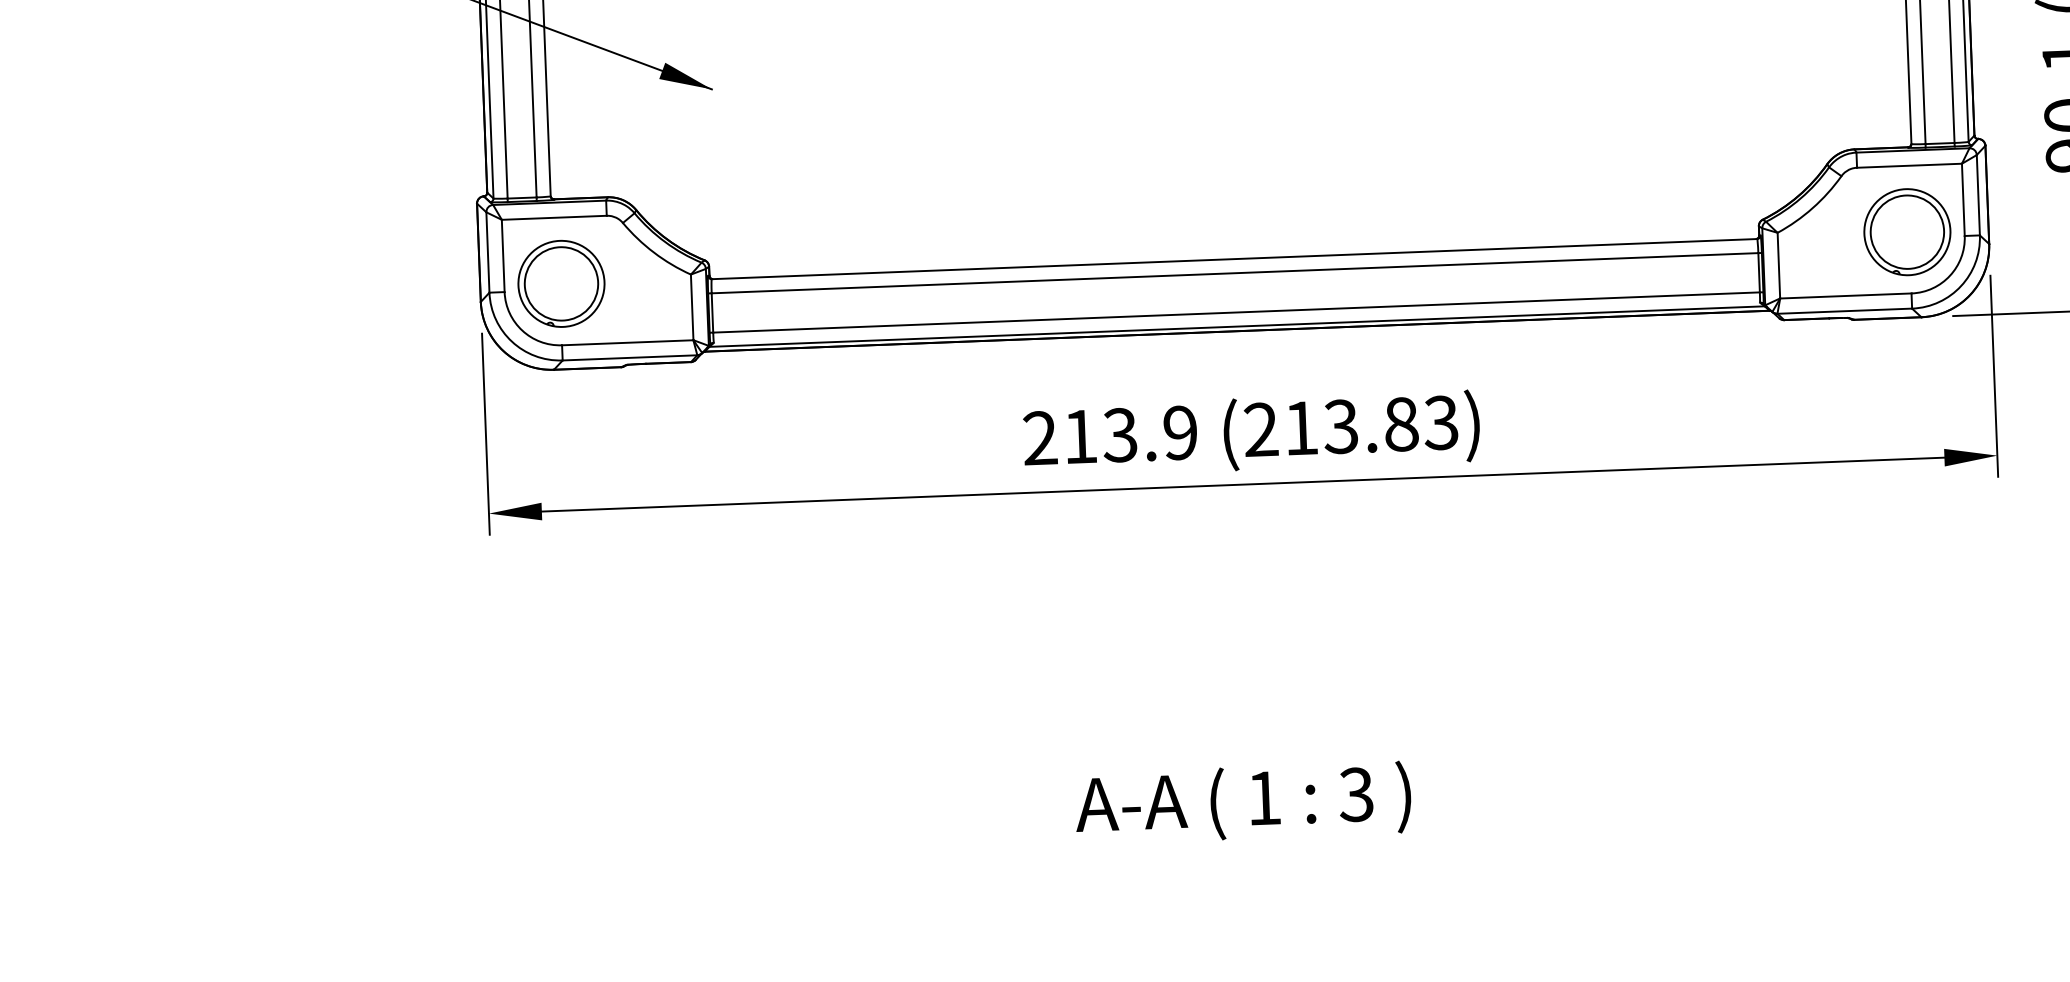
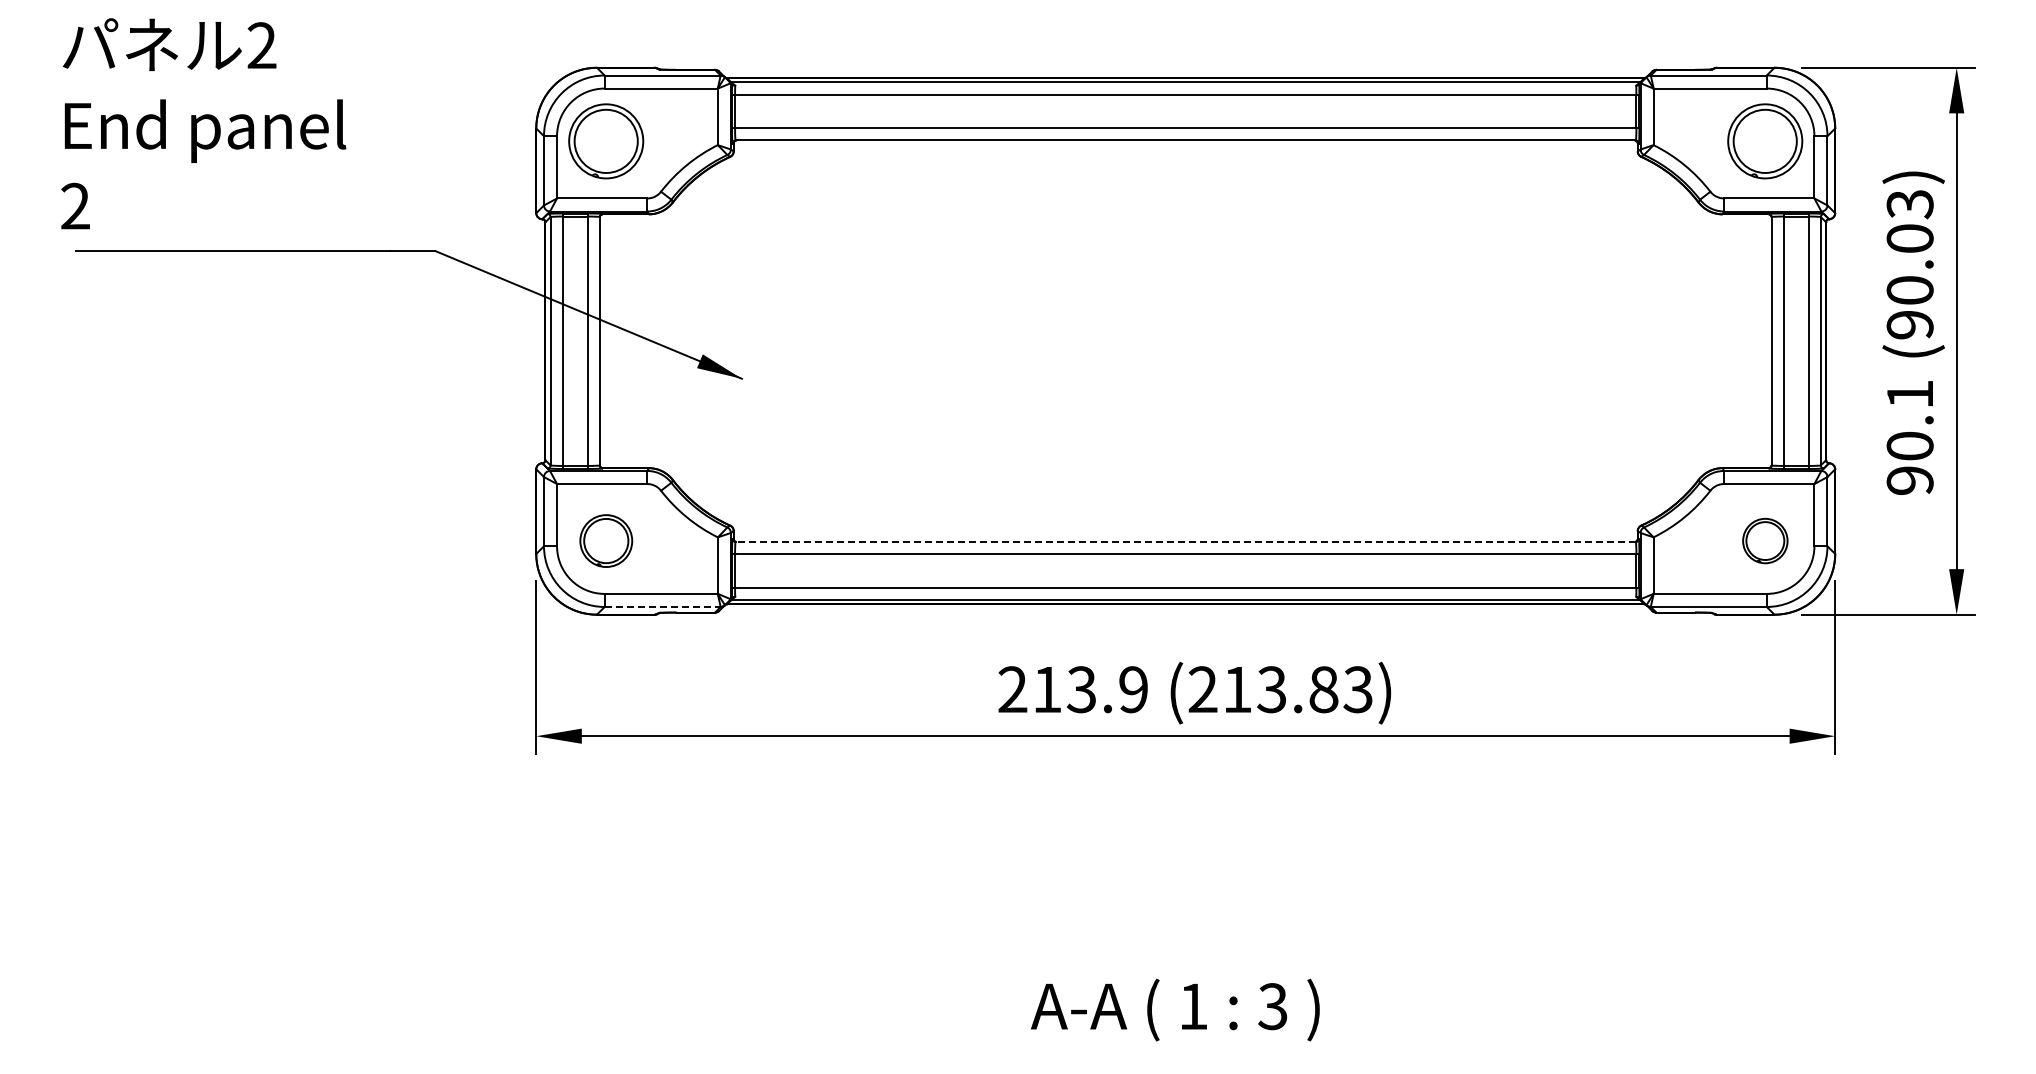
part: (1907, 231) -> (1765, 540), size x0.6
line: (1234, 259) -> (1185, 542), solid -> dashed
part: (561, 283) -> (606, 540), size x0.7
line: (629, 357) -> (662, 606), solid -> dashed

